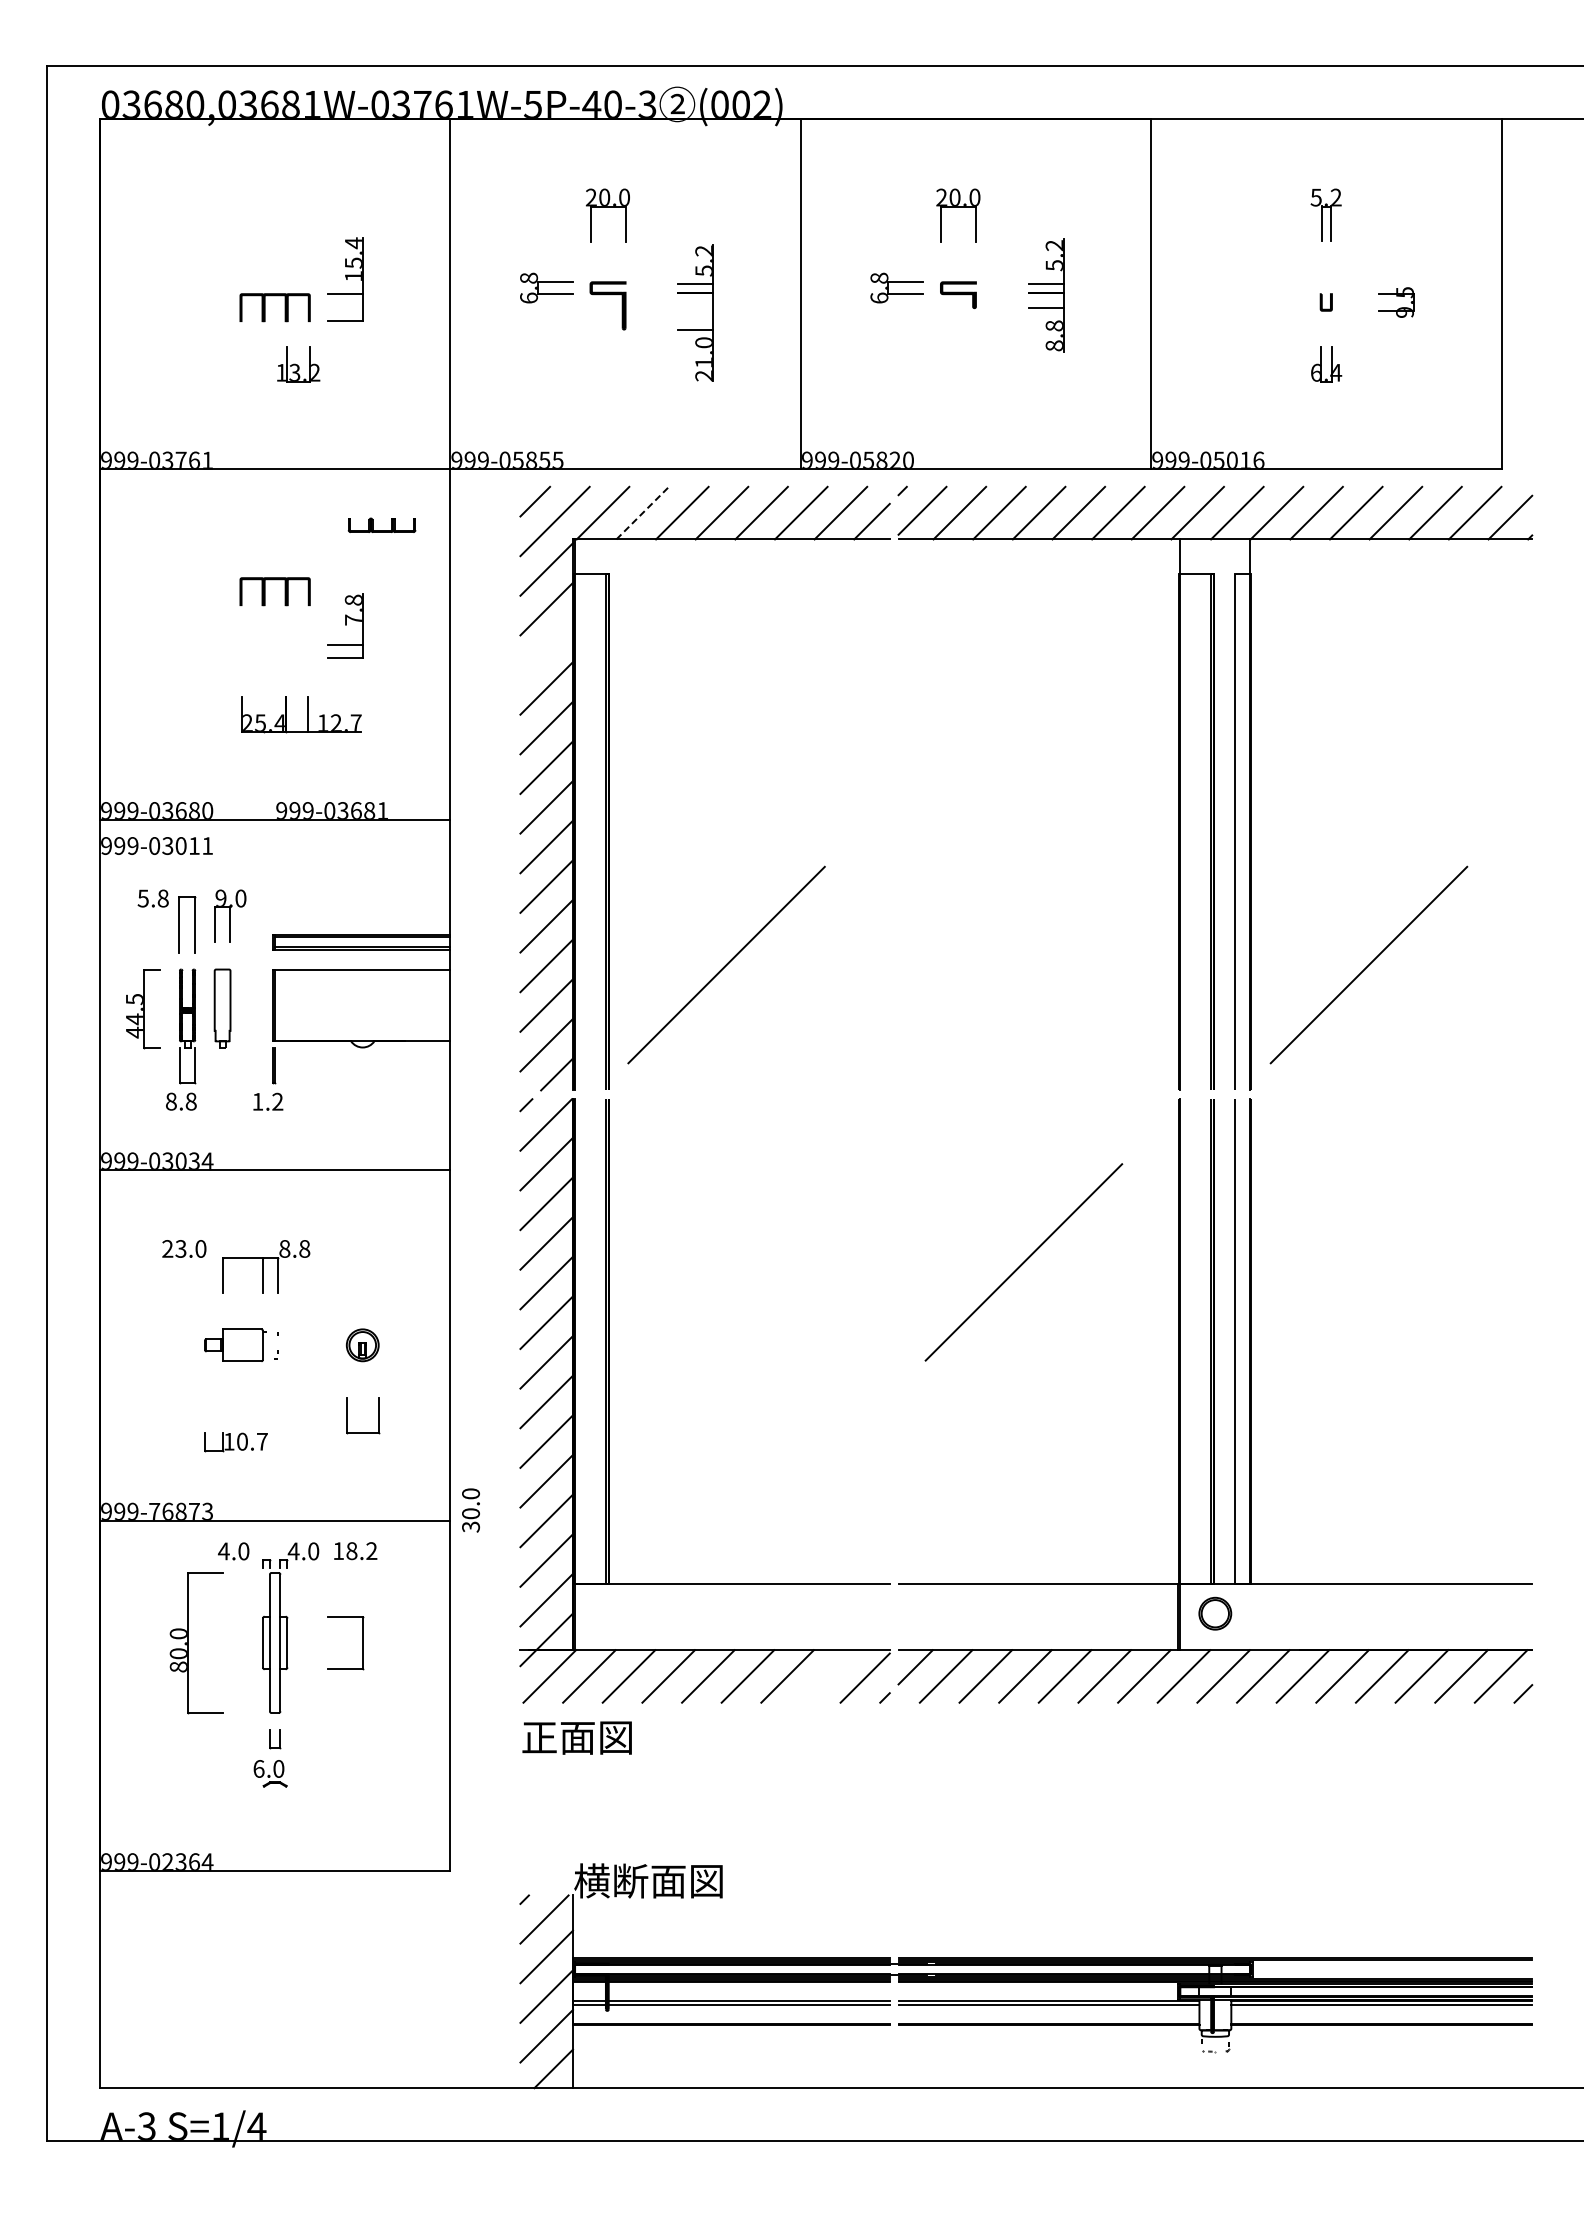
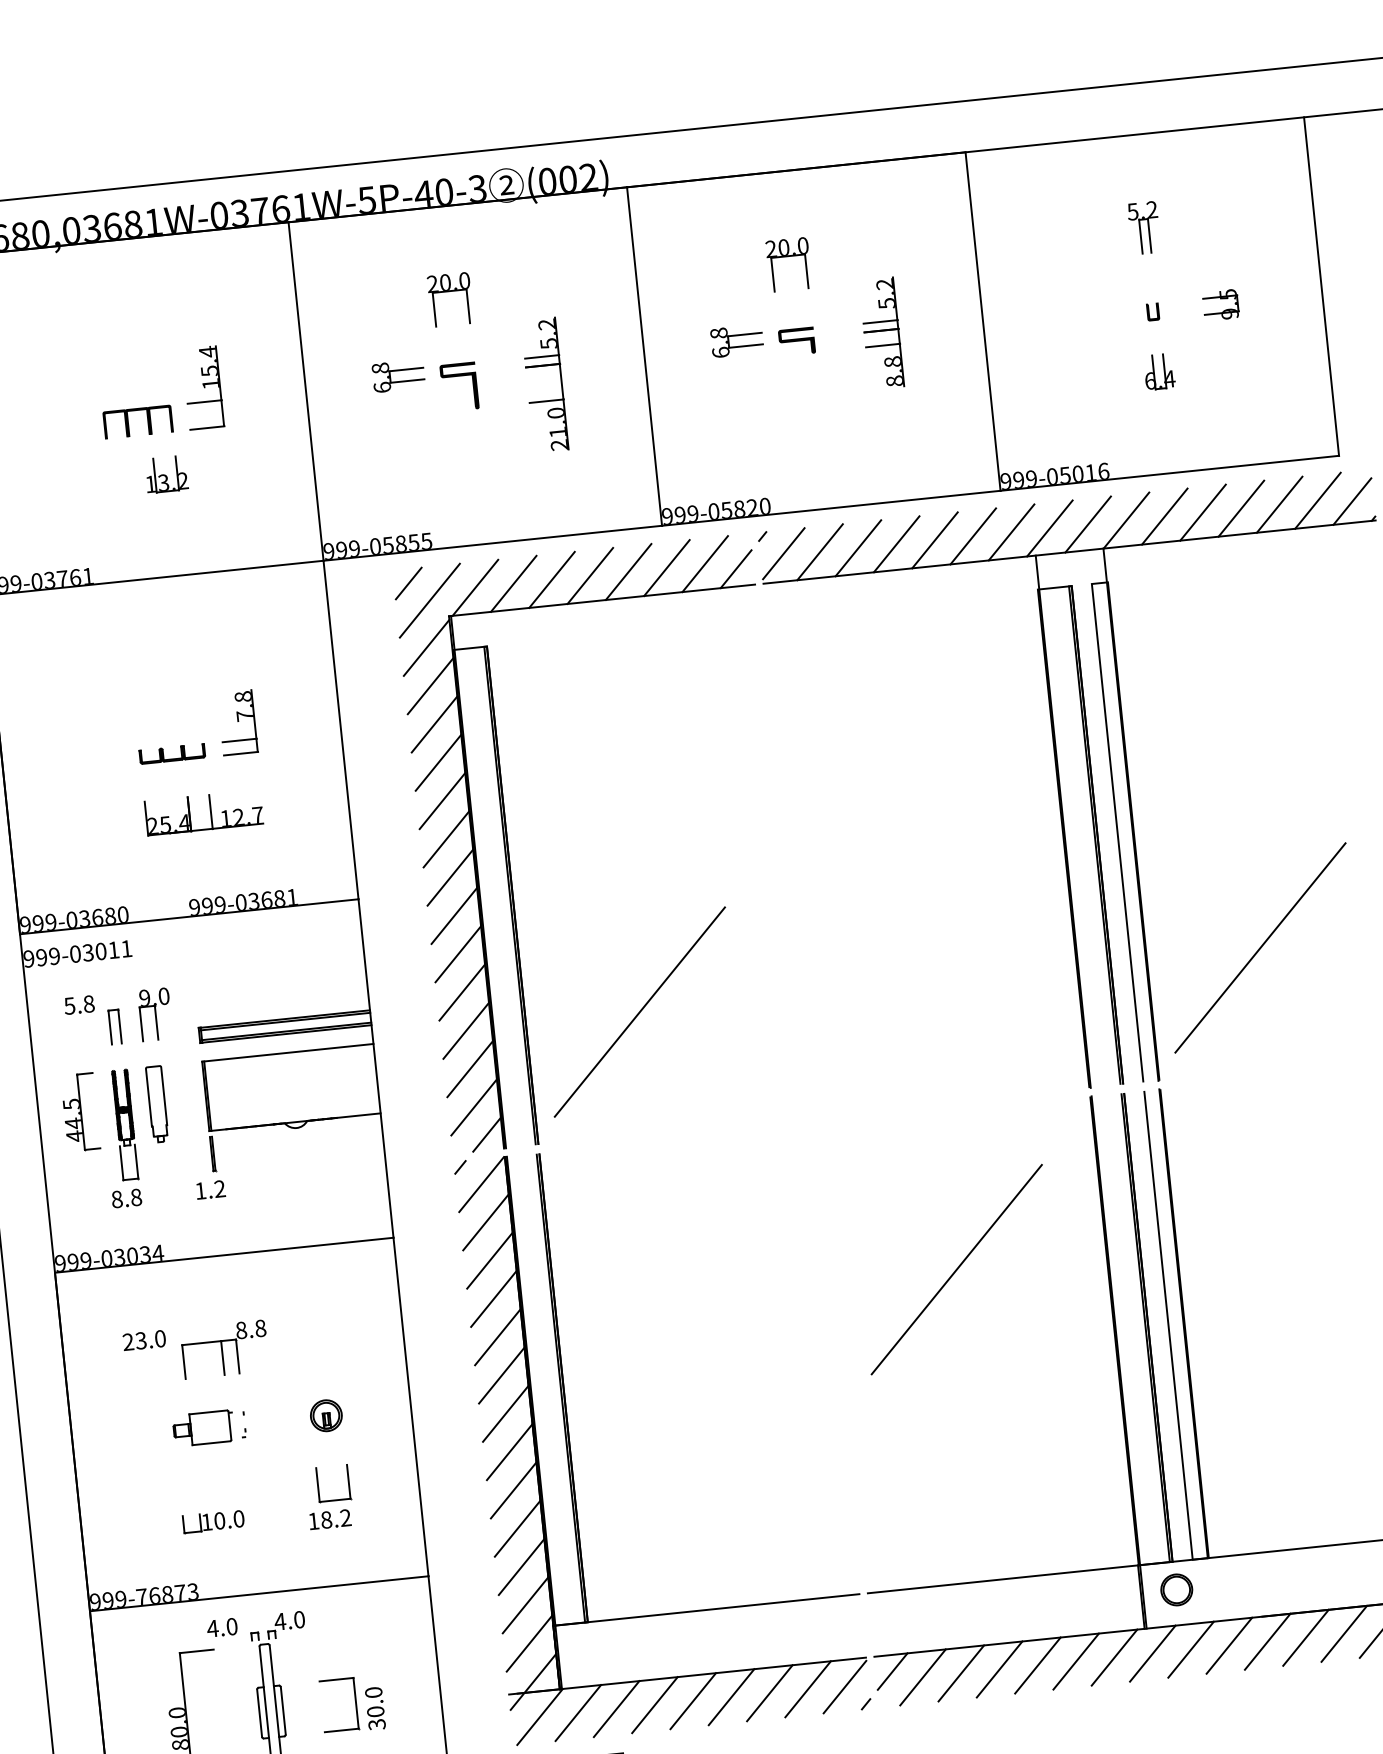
line: (643, 512) -> (514, 583), dashed -> solid
part: (381, 524) -> (171, 753), moved
part: (265, 591) -> (157, 697), removed
line: (546, 648) -> (434, 724), added
part: (187, 924) -> (115, 1026), size x0.62
text: (262, 1441) -> (239, 1518), 10.7 -> 10.0
text: (470, 1510) -> (374, 1708), moved
text: (355, 1551) -> (330, 1520), moved
line: (826, 1676) -> (807, 1689), added

